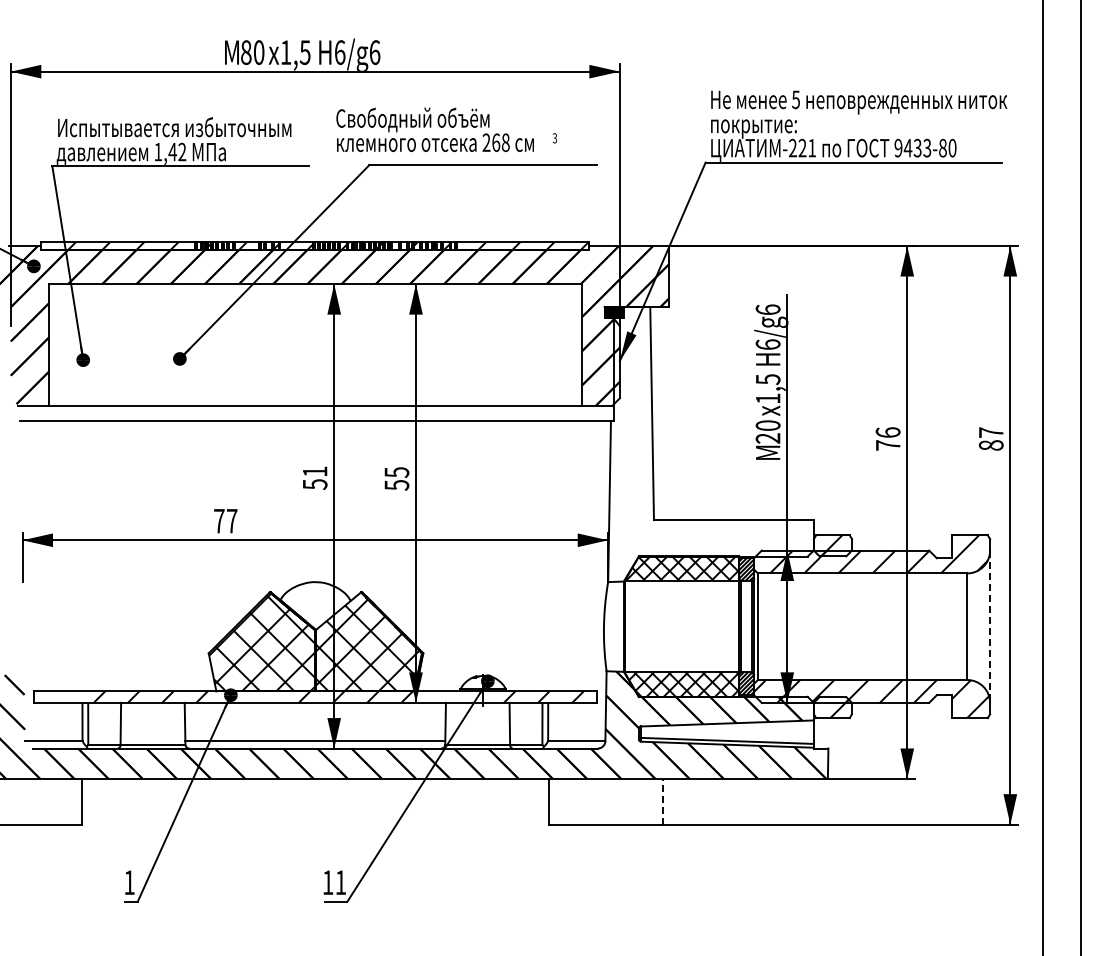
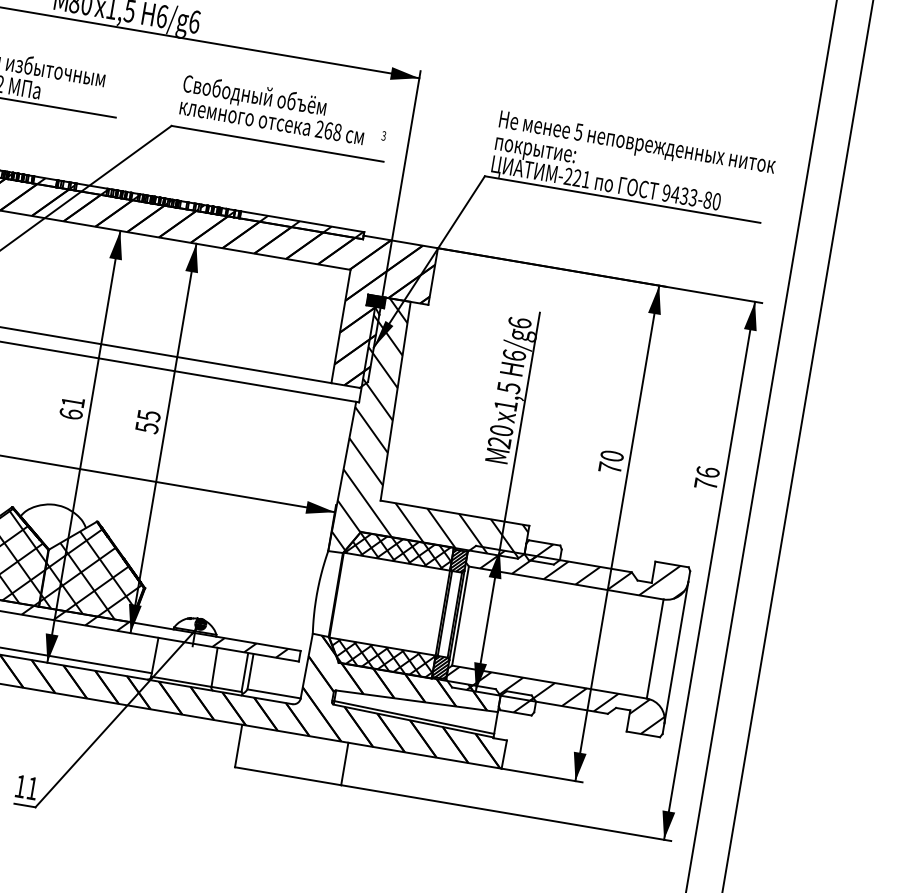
text: (446, 129) -> (284, 110), moved
text: (887, 432) -> (611, 455), 76 -> 70
text: (990, 438) -> (706, 477), 87 -> 76
hatch: (710, 442) -> (445, 437), added
text: (314, 484) -> (70, 414), 51 -> 61
line: (990, 627) -> (676, 653), dashed -> solid
line: (663, 801) -> (345, 763), dashed -> solid

